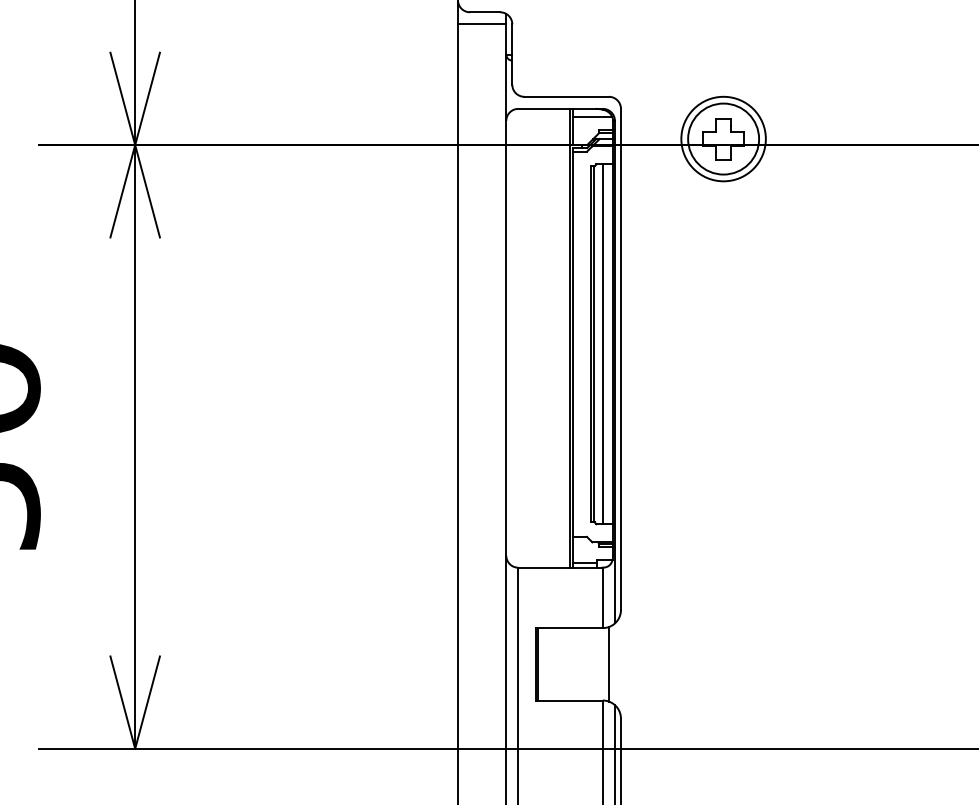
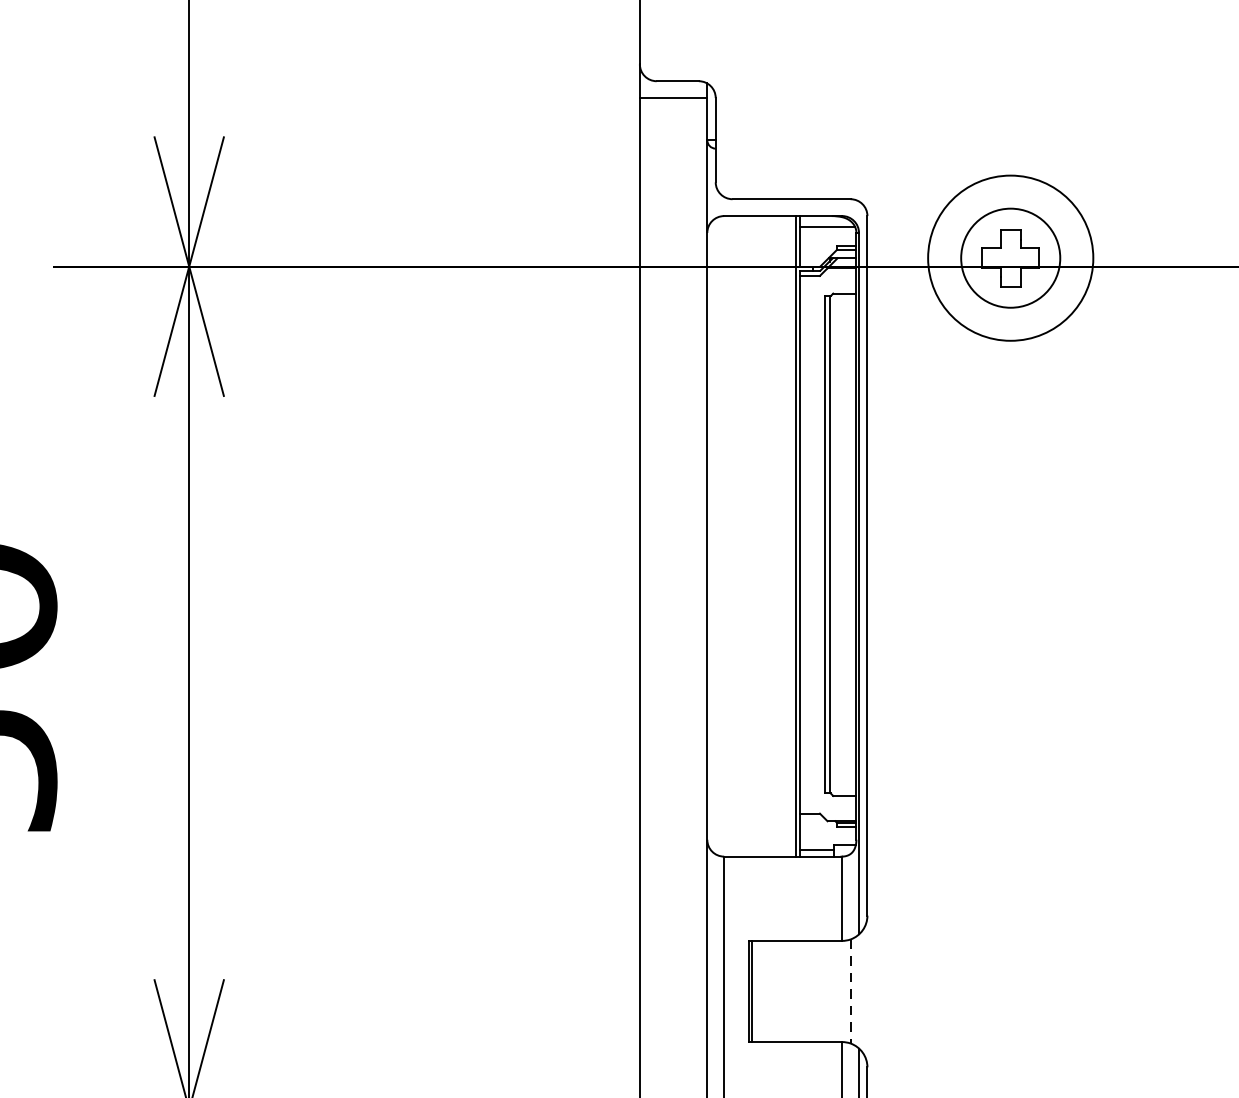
circle: (723, 138) -> (1010, 257), size x1.4
line: (603, 344) -> (843, 545), removed
line: (608, 664) -> (850, 991), solid -> dashed

